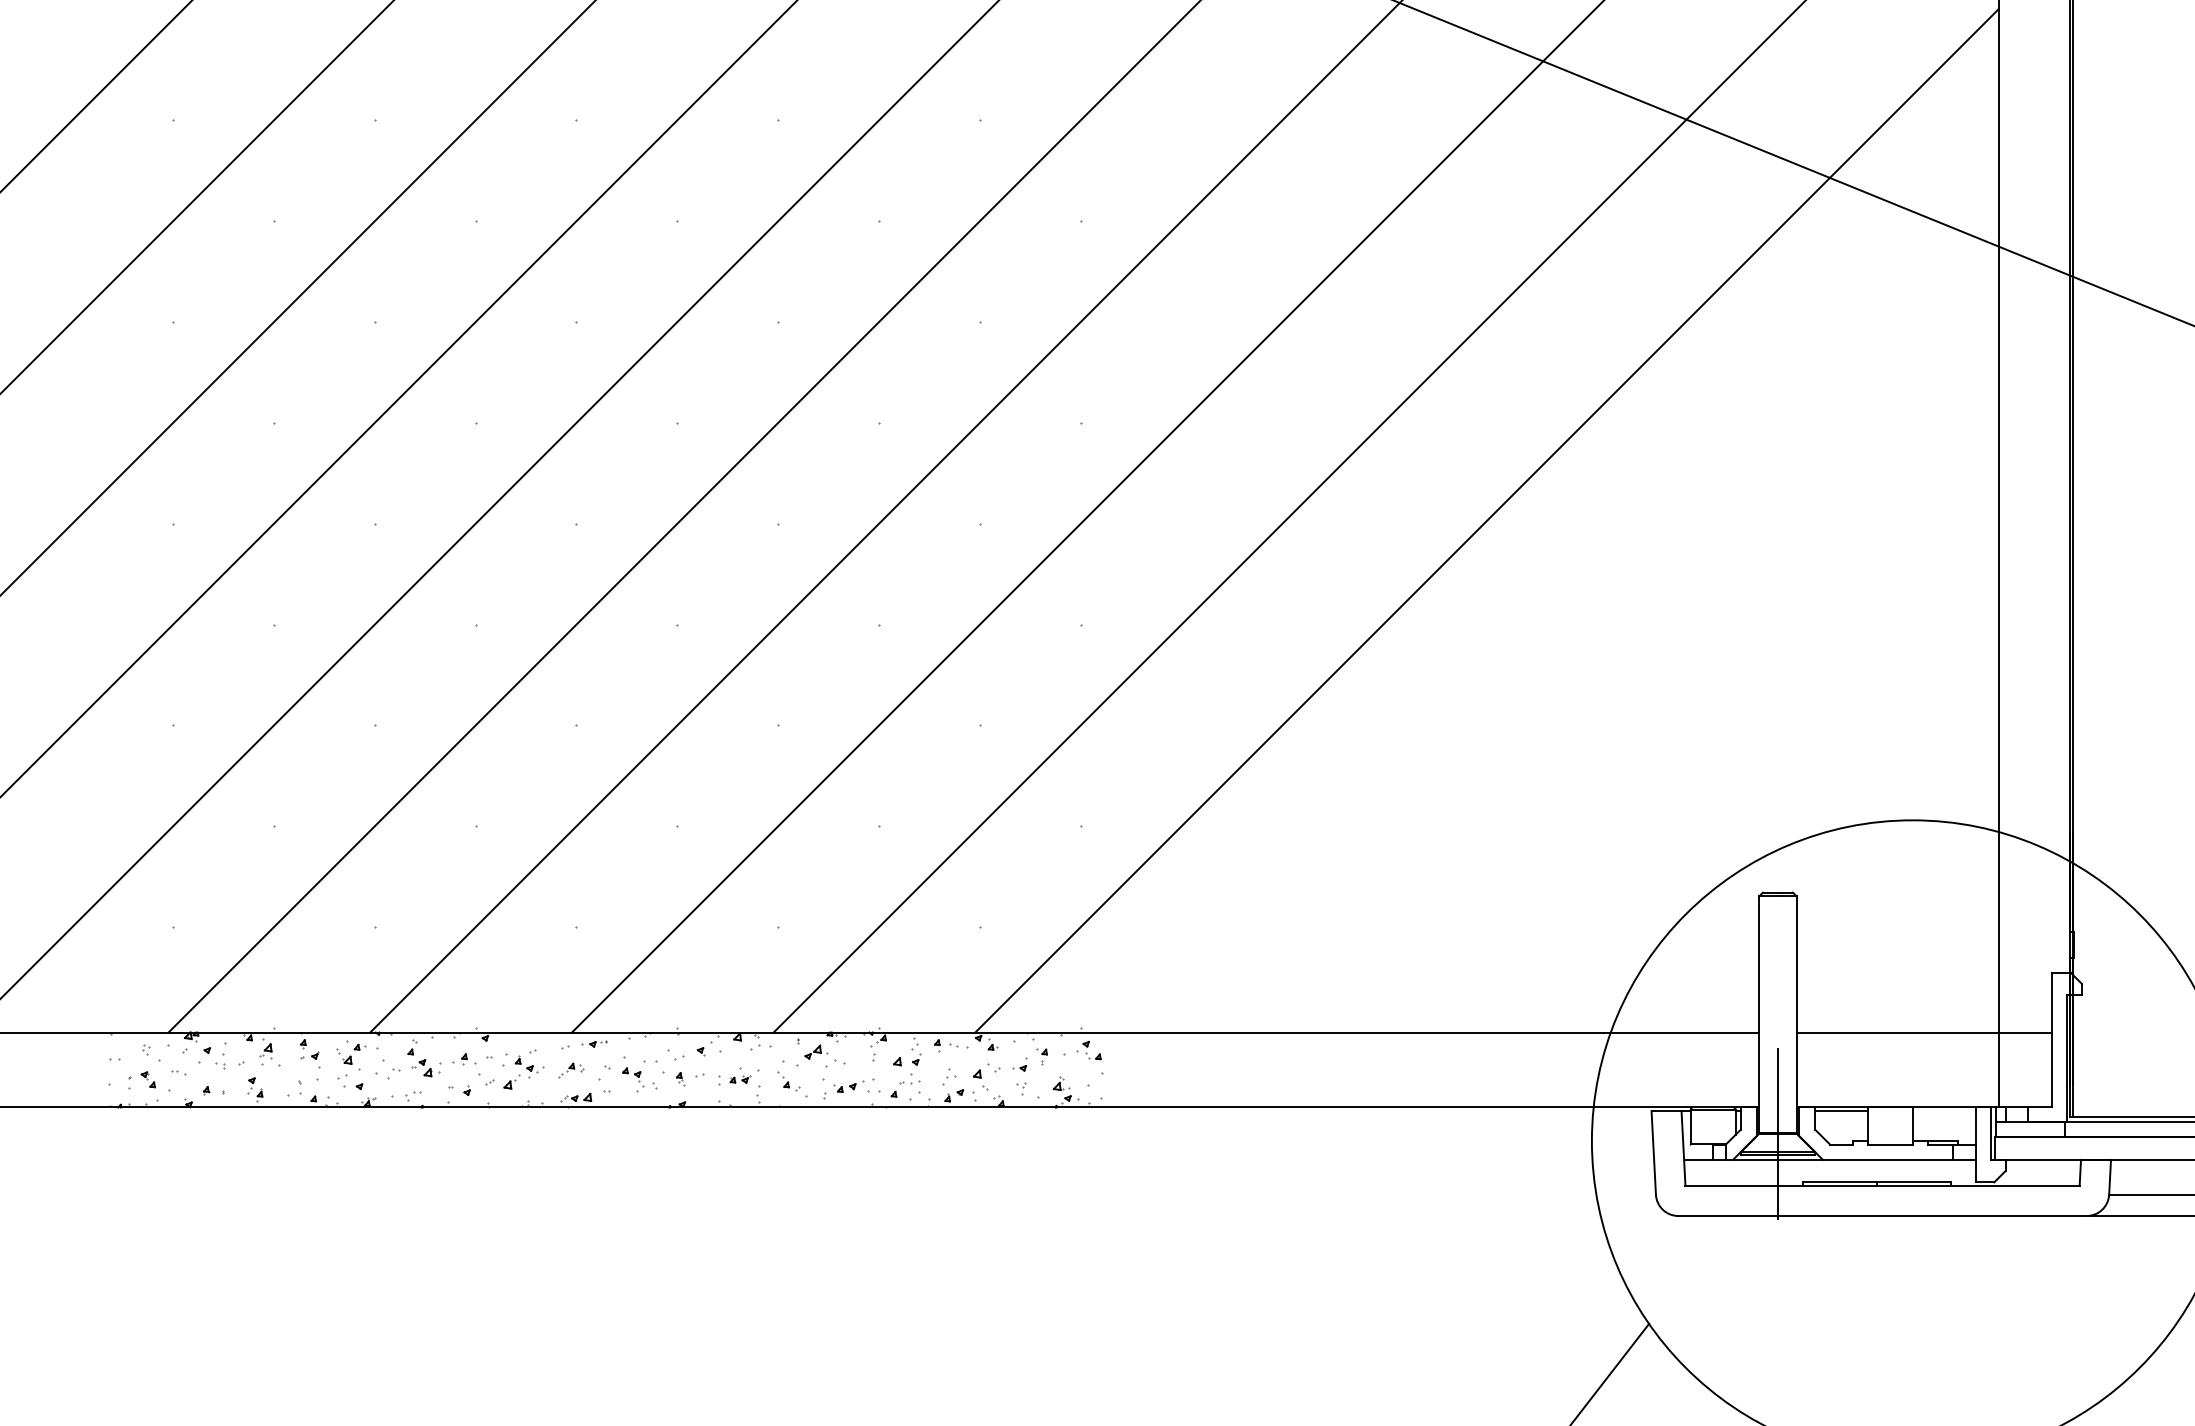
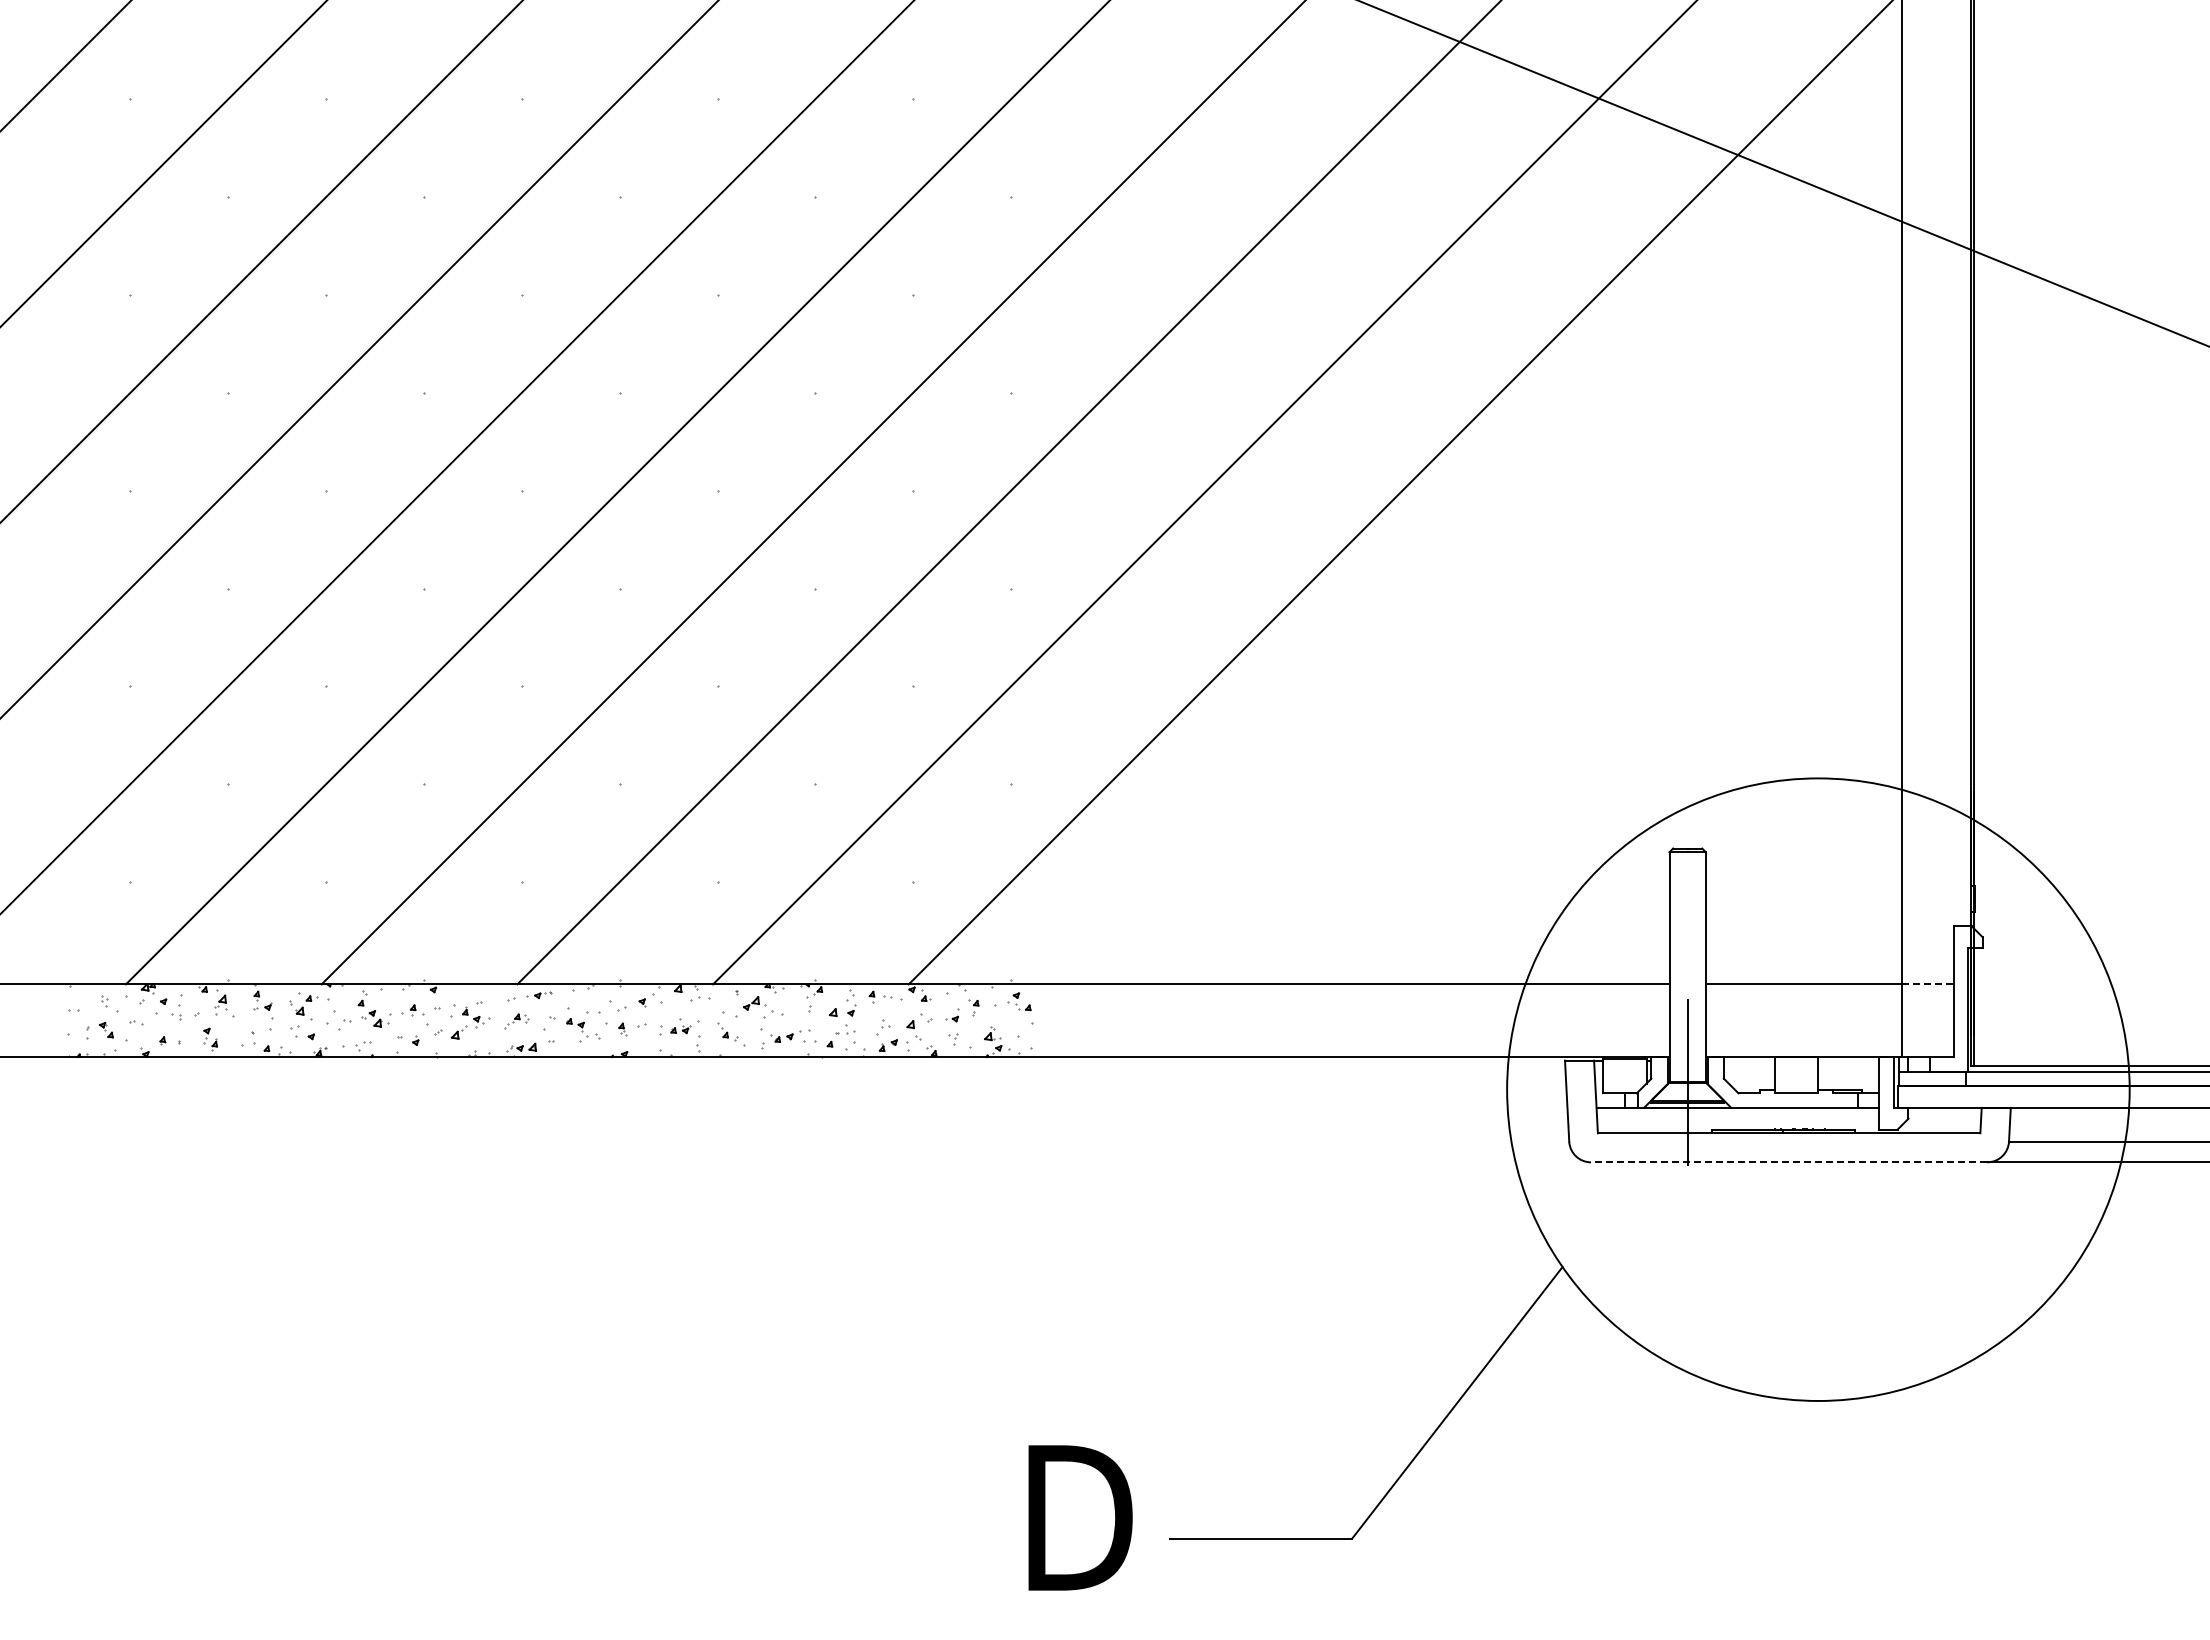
line: (2025, 1032) -> (1927, 984), solid -> dashed
line: (1840, 1111) -> (1748, 1060), removed
line: (1881, 1216) -> (1788, 1162), solid -> dashed

